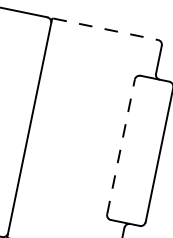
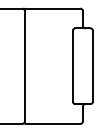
line: (106, 29) -> (53, 8), dashed -> solid
line: (120, 145) -> (72, 65), dashed -> solid

